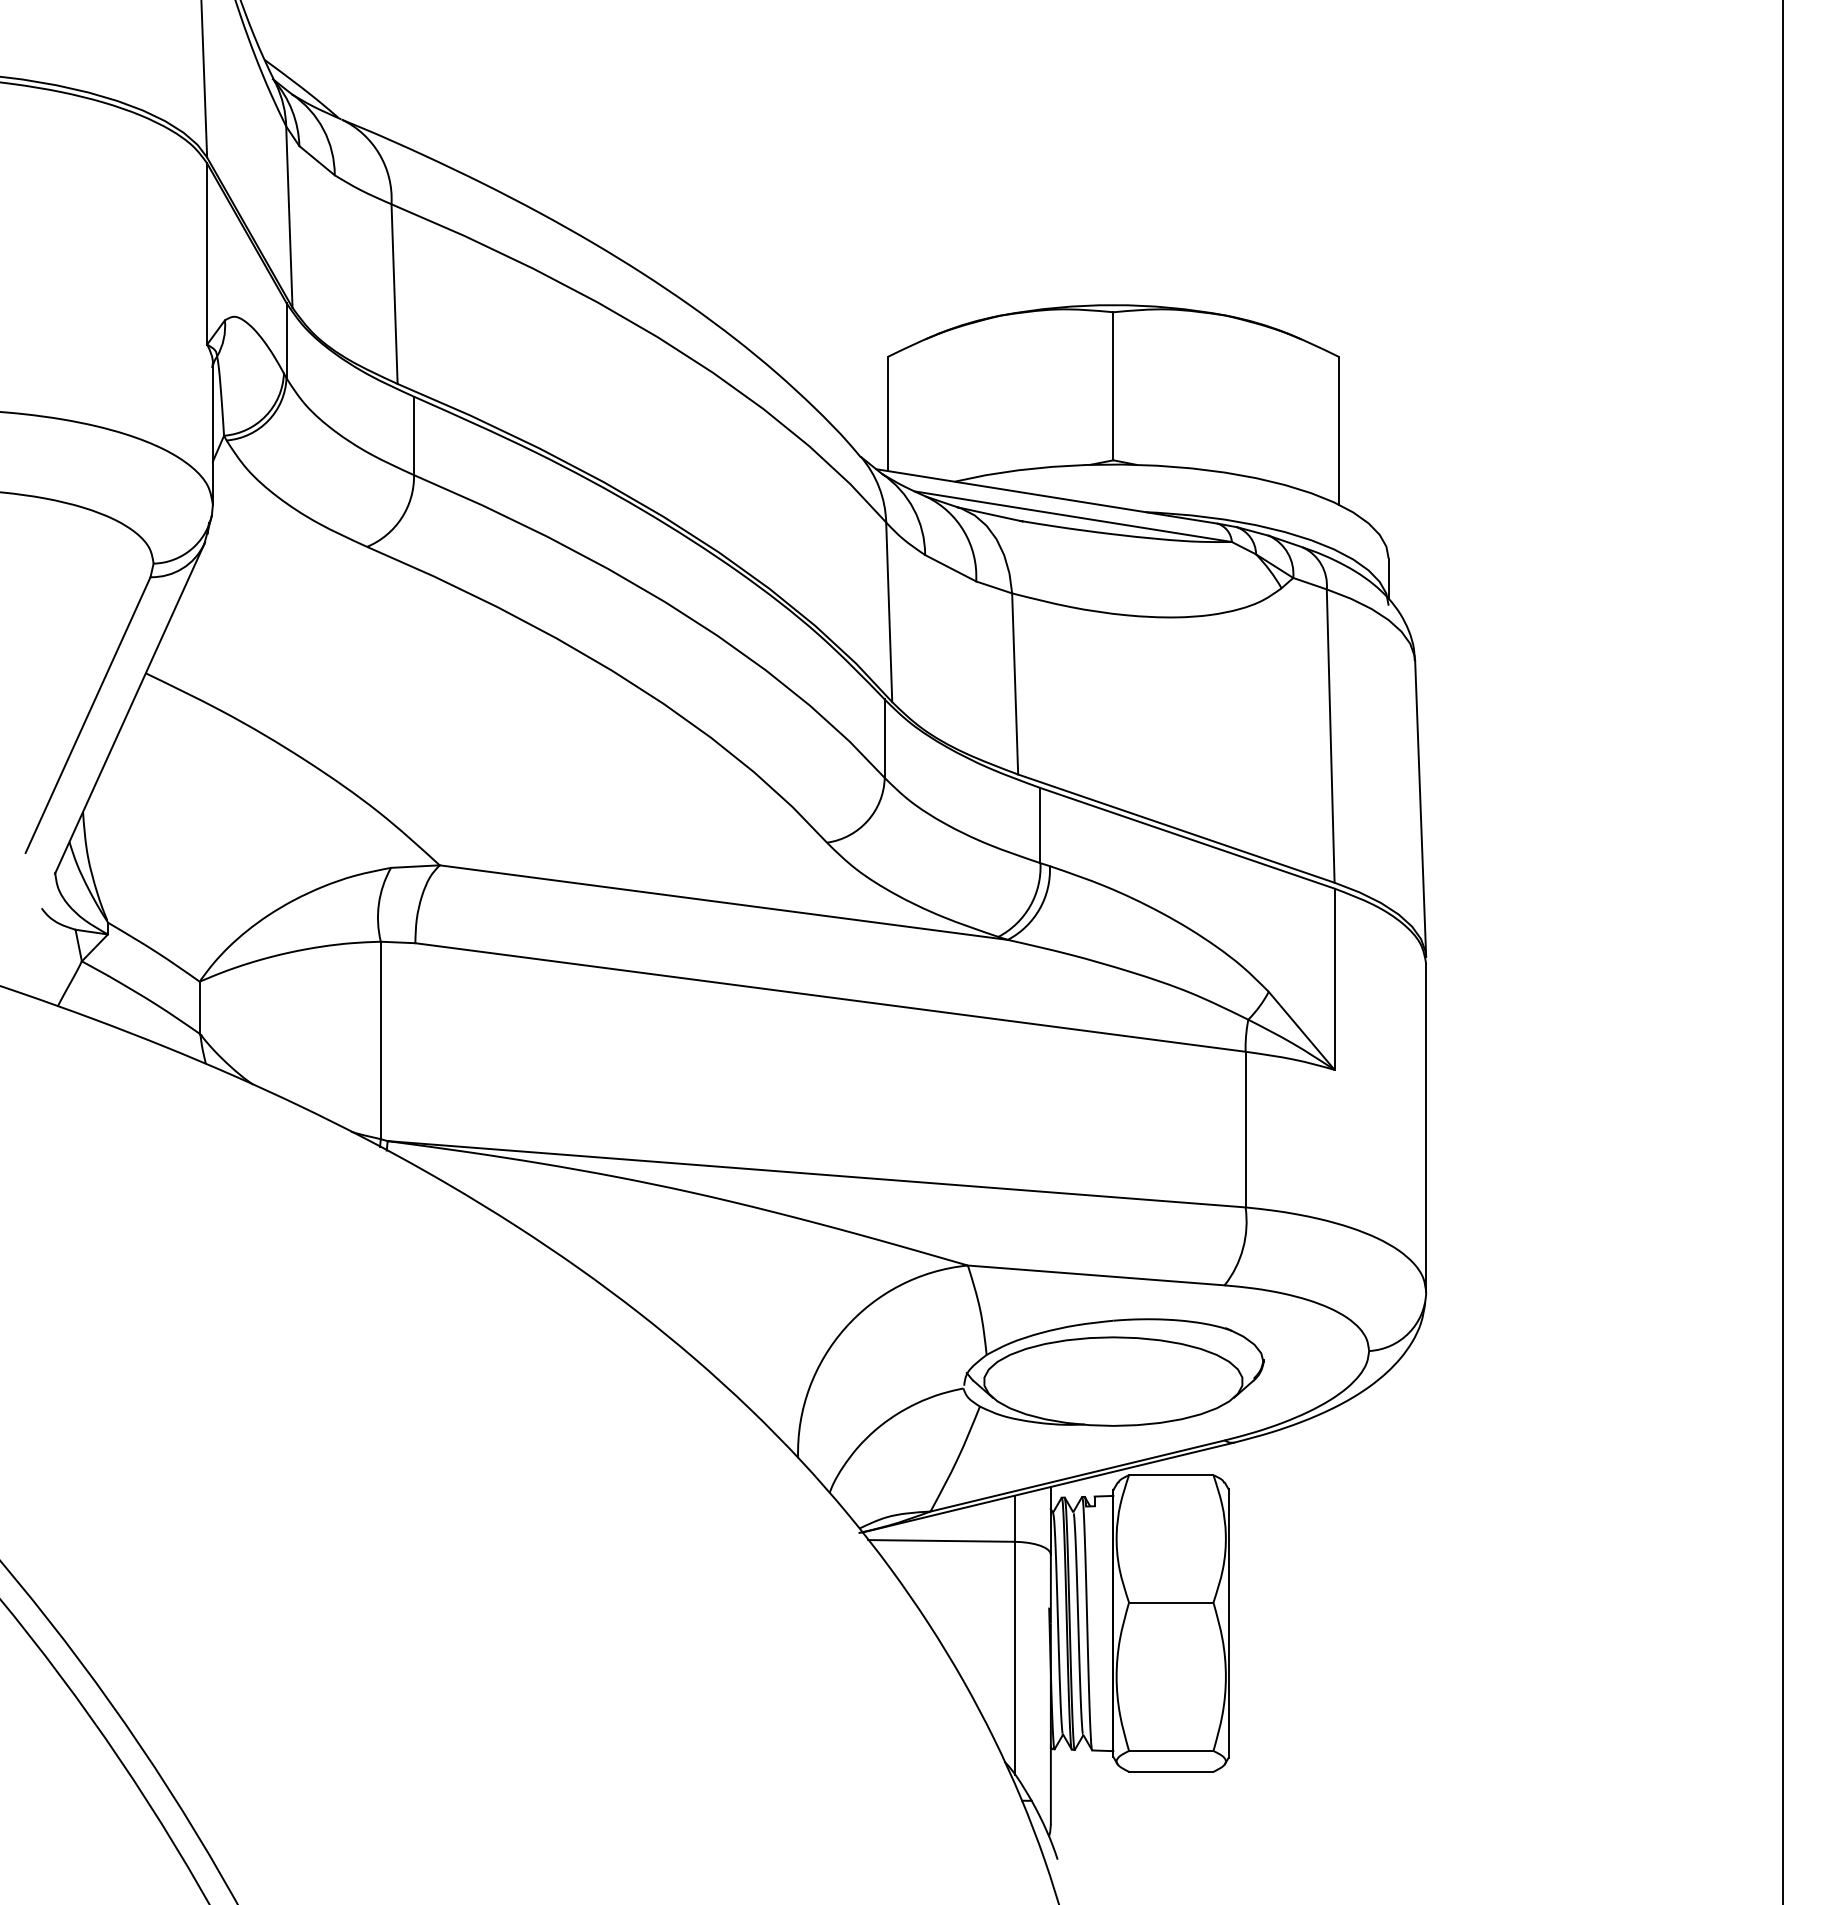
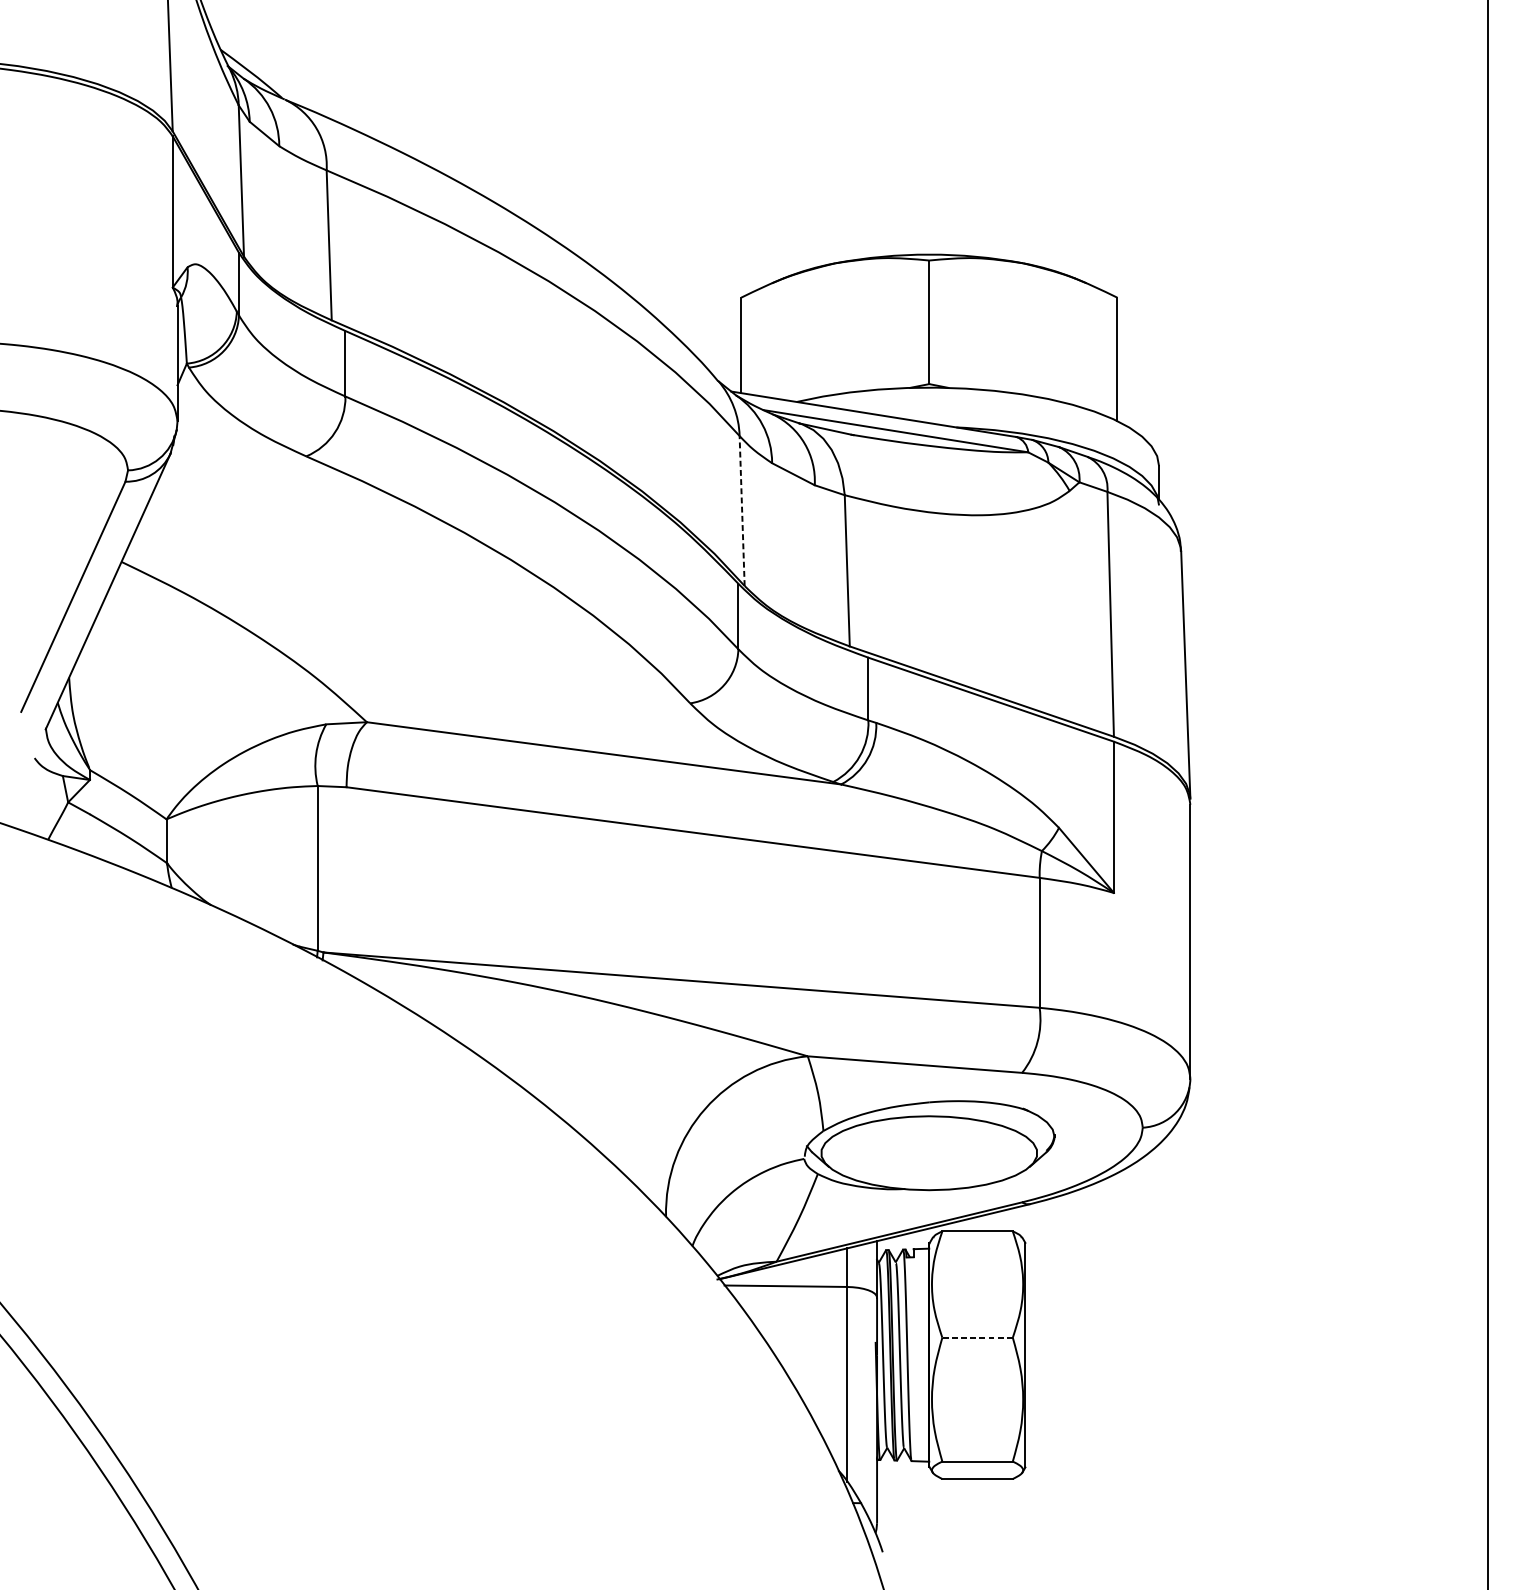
line: (889, 612) -> (742, 511), solid -> dashed
line: (1170, 1602) -> (976, 1337), solid -> dashed

